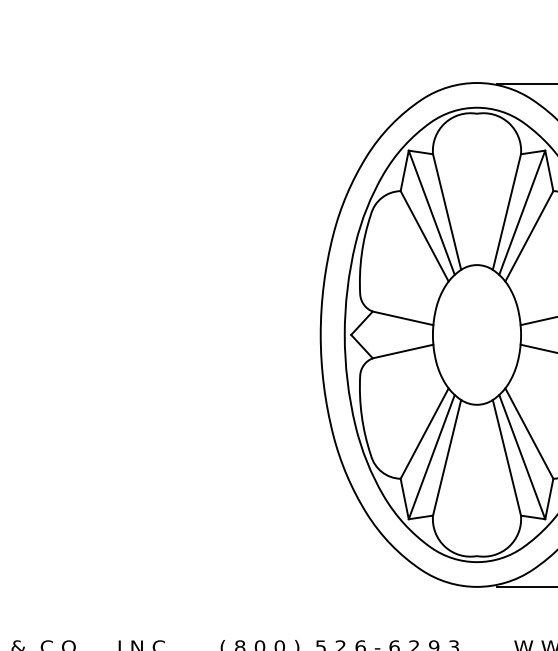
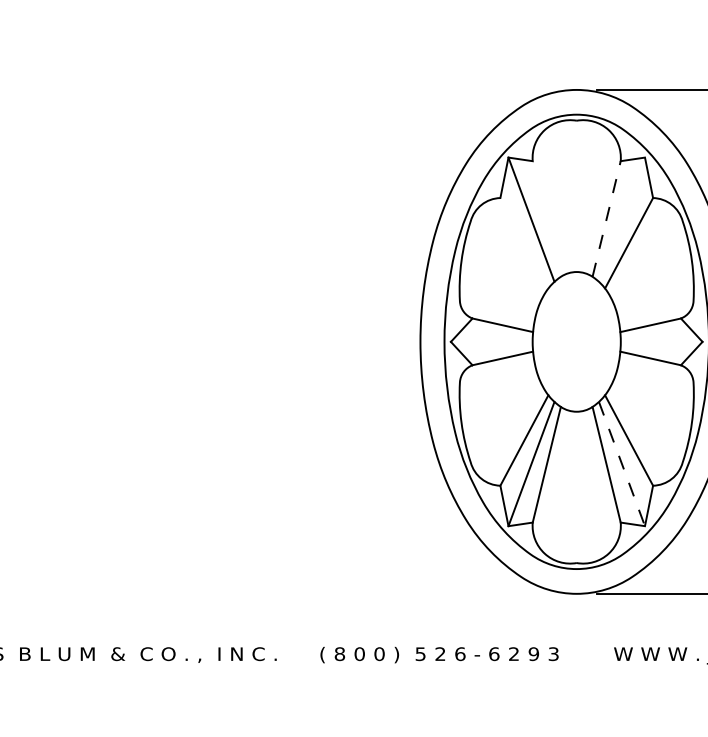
line: (446, 211) -> (546, 218), removed
line: (506, 211) -> (606, 218), solid -> dashed
line: (521, 212) -> (621, 219), removed
line: (424, 236) -> (524, 243), removed
line: (522, 457) -> (622, 464), solid -> dashed

